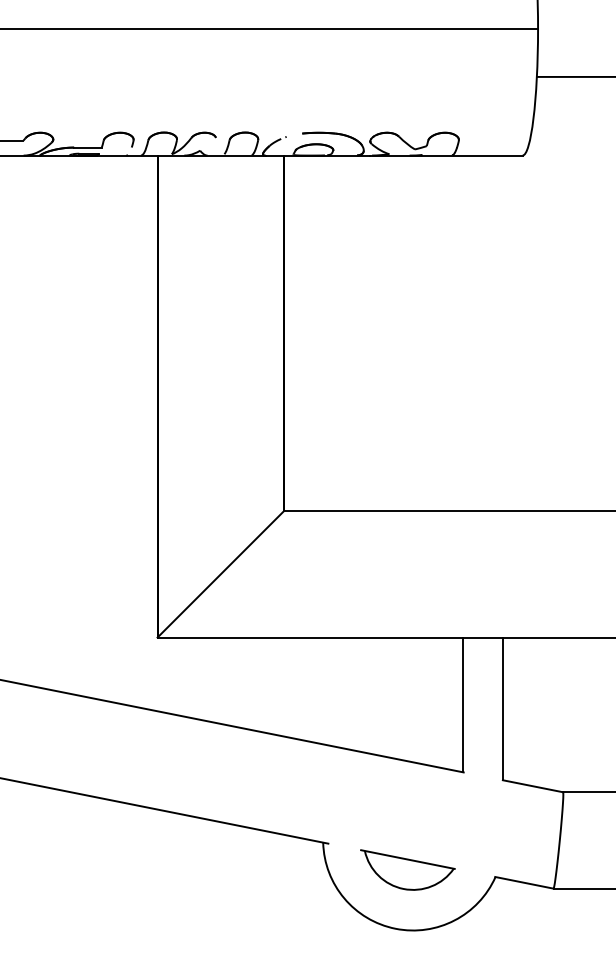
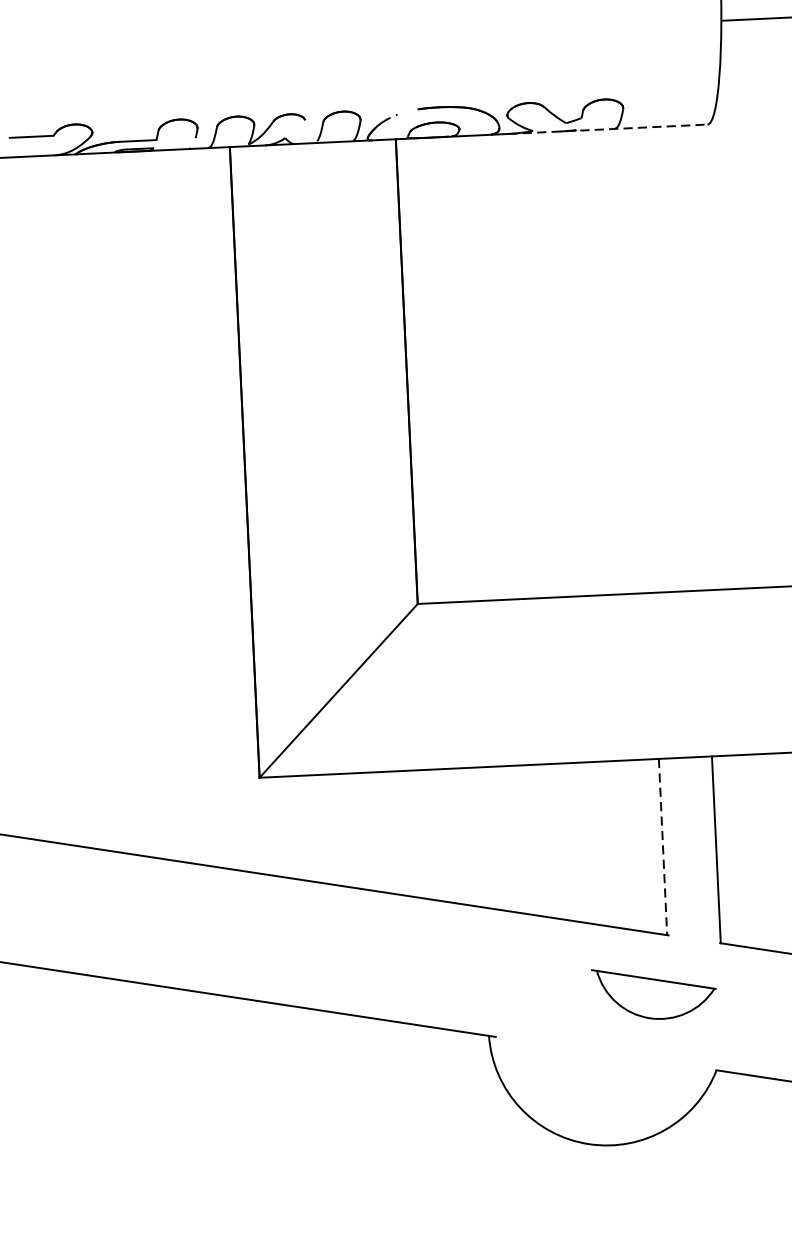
line: (446, 155) -> (607, 129), solid -> dashed
line: (462, 705) -> (662, 847), solid -> dashed
part: (407, 869) -> (653, 992), moved

